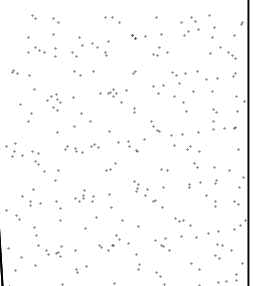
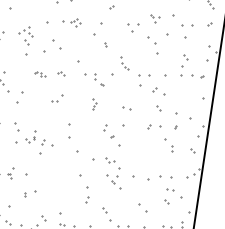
part: (178, 77) -> (154, 18), size x0.6
part: (108, 92) -> (72, 21), moved
part: (53, 102) -> (25, 35), moved
part: (73, 149) -> (39, 74), size x0.6
part: (110, 166) -> (57, 98), moved
part: (136, 186) -> (94, 104), moved
part: (84, 195) -> (35, 137), moved
part: (182, 221) -> (112, 163), moved
part: (109, 242) -> (61, 171), removed

